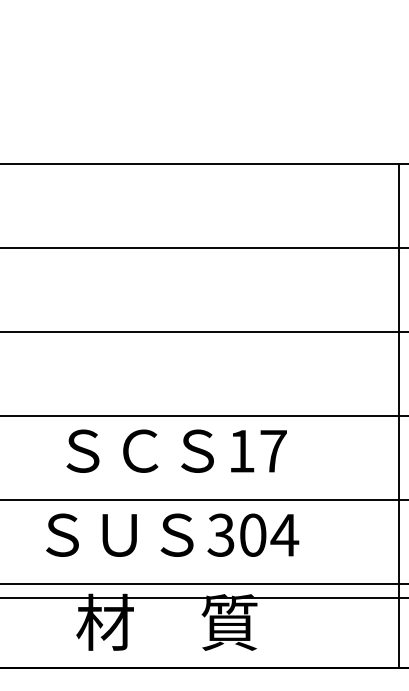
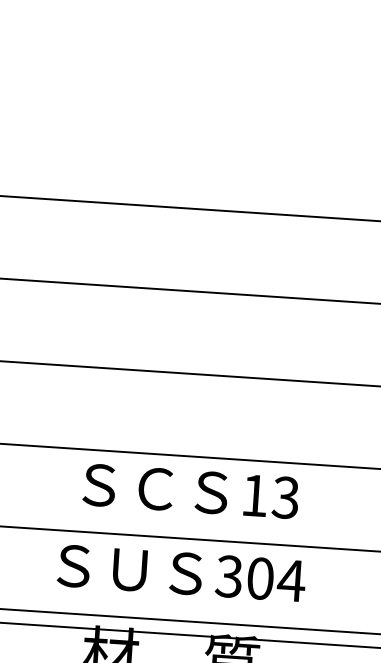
text: (272, 450) -> (285, 496), 17 -> 13

